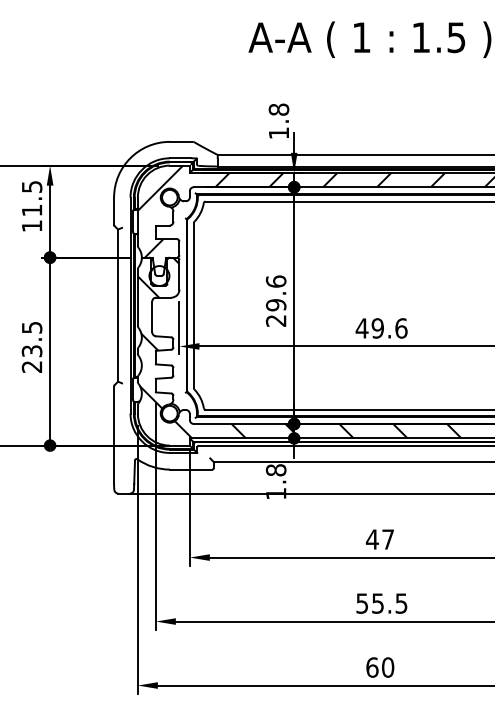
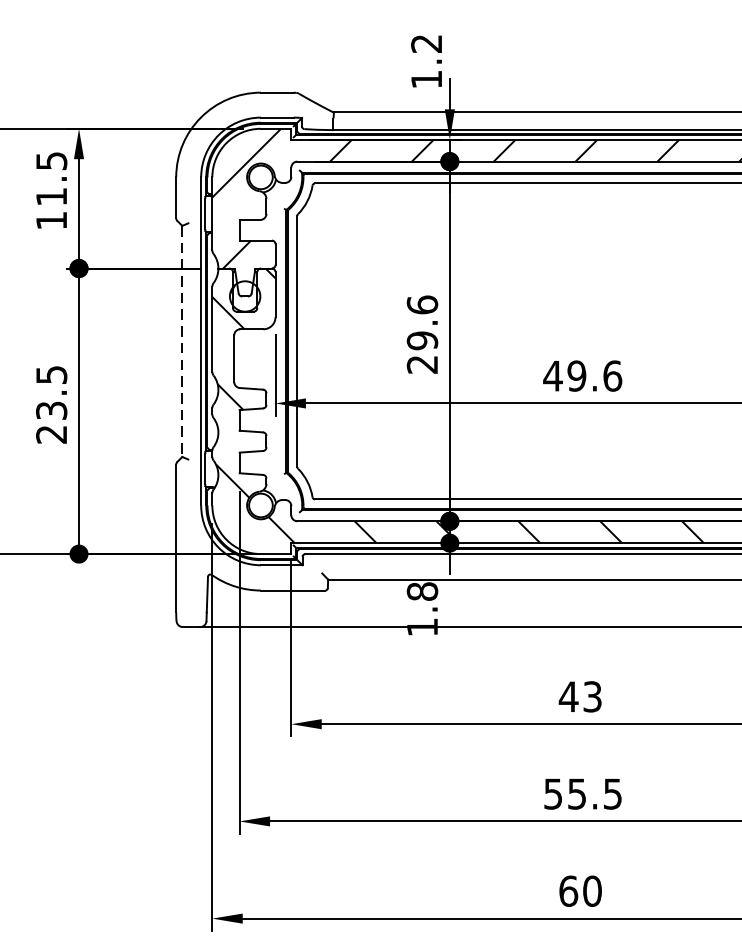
text: (278, 109) -> (425, 43), 1.8 -> 1.2
line: (118, 306) -> (182, 342), solid -> dashed
text: (388, 539) -> (593, 696), 47 -> 43

